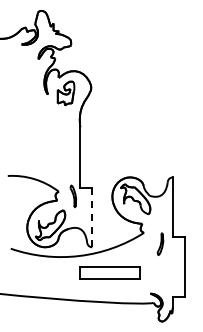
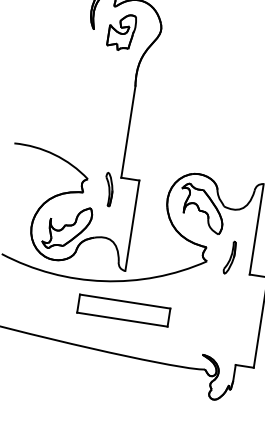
line: (92, 217) -> (132, 225), dashed -> solid
part: (160, 243) -> (230, 256), moved
part: (109, 272) -> (122, 309), moved

